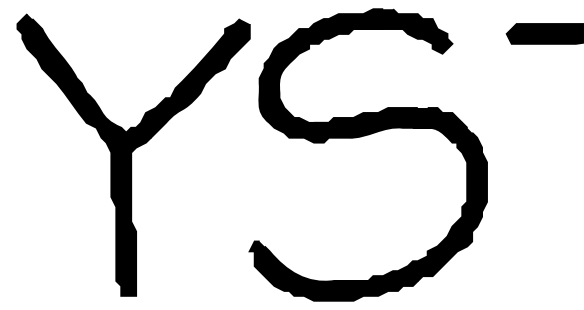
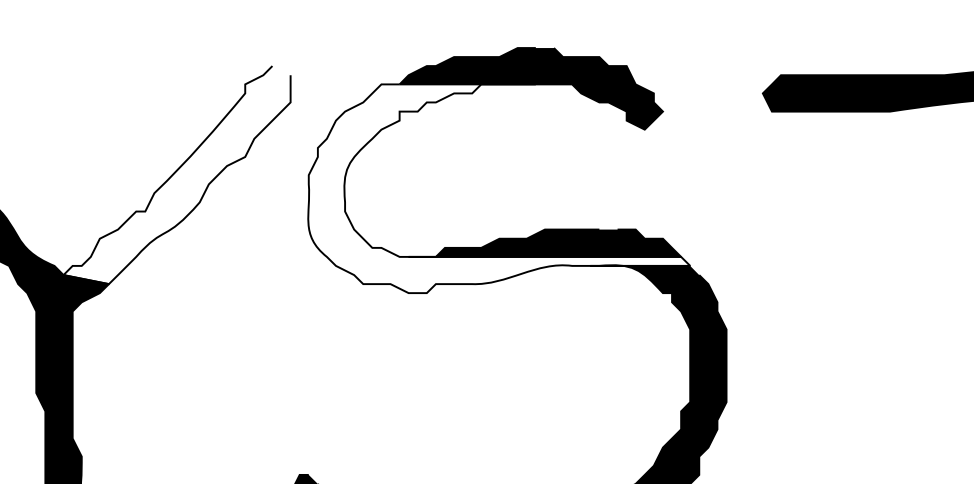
fill: (187, 78) -> (176, 175), removed
fill: (363, 85) -> (499, 188), removed

